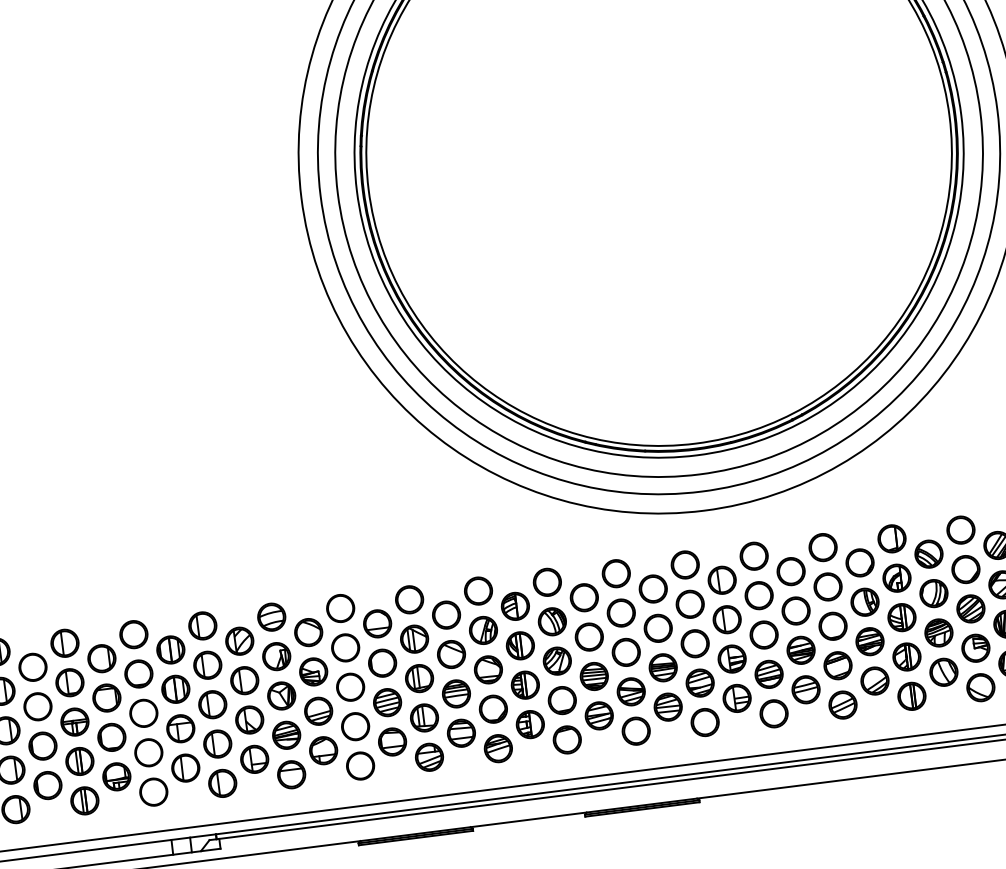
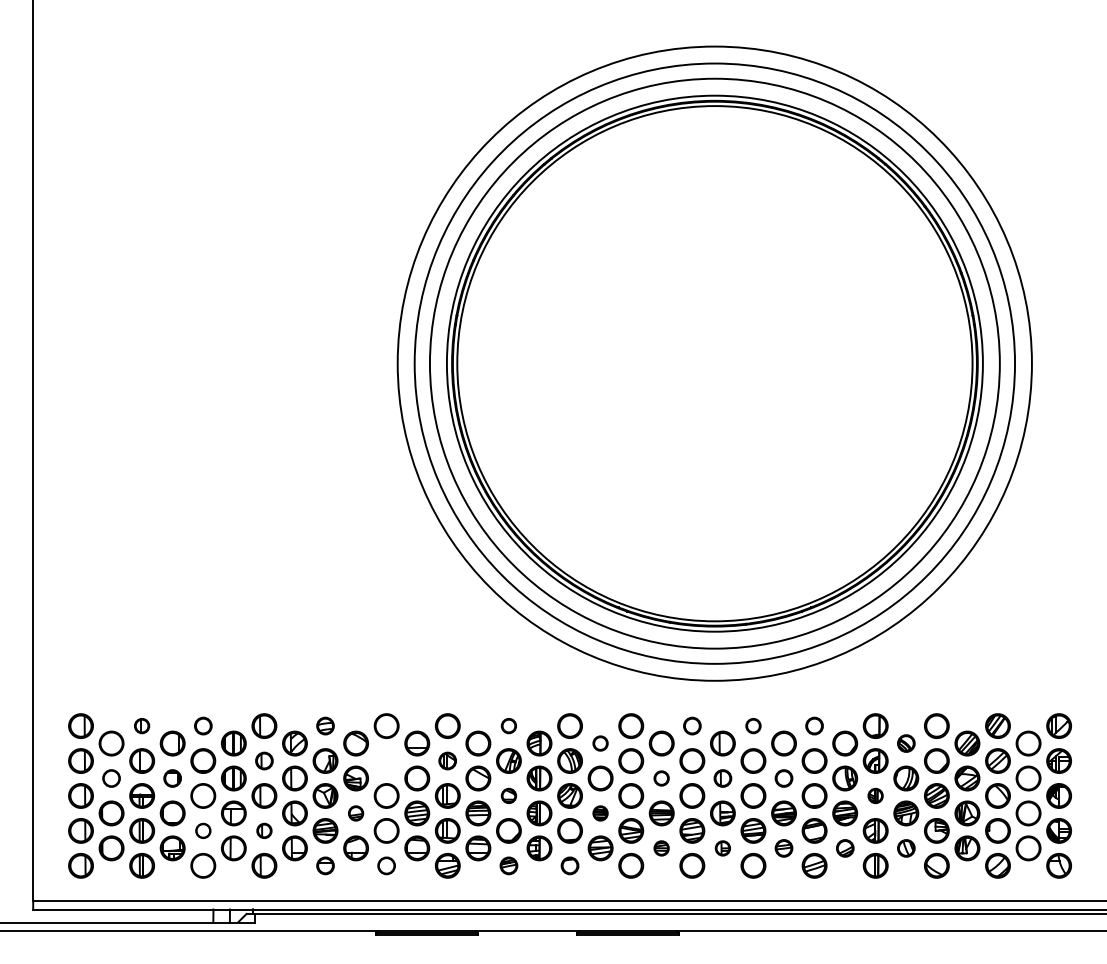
circle: (822, 546) -> (814, 725), size x0.7
part: (929, 554) -> (906, 743), size x0.7
circle: (754, 555) -> (753, 725), size x0.6
circle: (685, 564) -> (692, 725), size x0.7
circle: (477, 590) -> (508, 725), size x0.6
circle: (584, 597) -> (600, 743), size x0.6
circle: (795, 611) -> (783, 778), size x0.7
part: (271, 616) -> (325, 725), size x0.7
part: (901, 617) -> (875, 795), size x0.6
part: (726, 619) -> (722, 778), size x0.7
part: (657, 628) -> (661, 778), size x0.6
circle: (134, 633) -> (203, 725), size x0.7
part: (414, 638) -> (447, 760), size x0.7
part: (64, 642) -> (141, 725), size x0.6
circle: (345, 647) -> (386, 760), removed
part: (207, 664) -> (264, 760), size x0.7
part: (487, 669) -> (508, 795), size x0.6
part: (944, 672) -> (906, 848), size x0.7
part: (594, 676) -> (600, 813), size x0.6
part: (875, 681) -> (845, 848), size x0.7
part: (805, 689) -> (783, 848), size x0.7
part: (106, 698) -> (172, 778), size x0.7
part: (736, 698) -> (722, 848), size x0.6
circle: (37, 706) -> (111, 778), size x0.7
part: (667, 707) -> (661, 848), size x0.6
part: (317, 711) -> (355, 813), size x0.6
part: (566, 739) -> (569, 865), size x0.7
part: (217, 743) -> (264, 830), size x0.6
part: (497, 748) -> (508, 865), size x0.7
circle: (149, 752) -> (203, 830), size x0.6
circle: (360, 765) -> (386, 865), size x0.7
part: (291, 774) -> (325, 865), size x0.7

